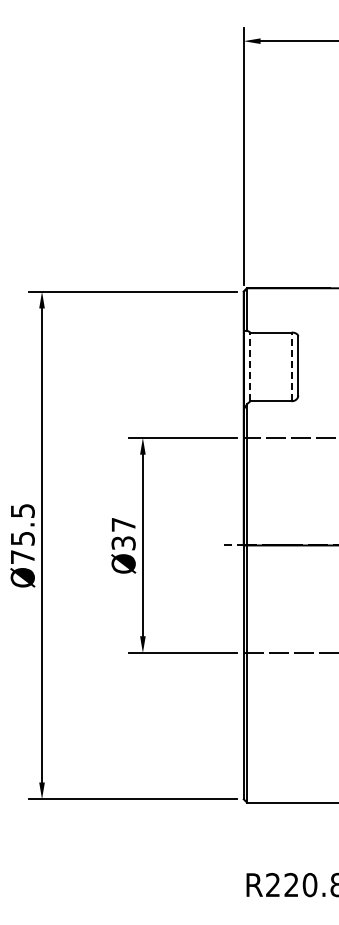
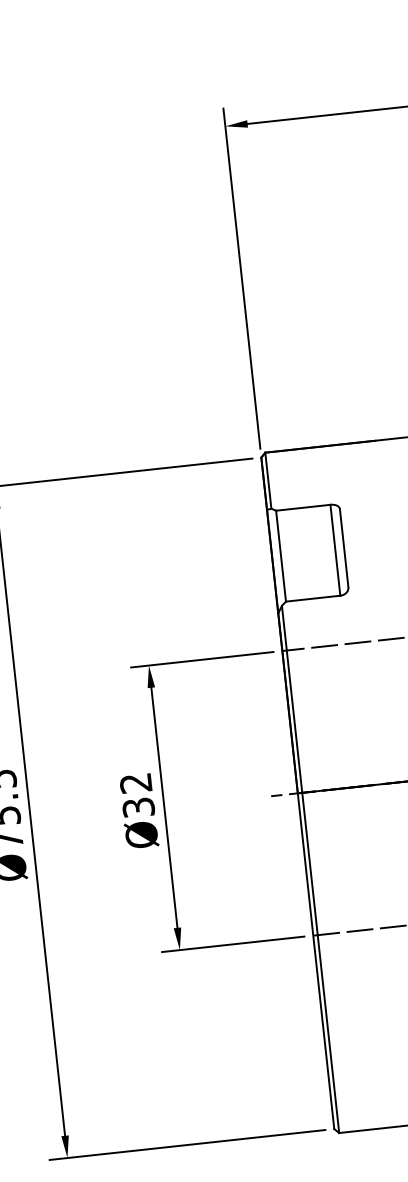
line: (250, 366) -> (281, 555), dashed -> solid
line: (291, 366) -> (335, 549), dashed -> solid
text: (123, 524) -> (135, 782), Ø37 -> Ø32

